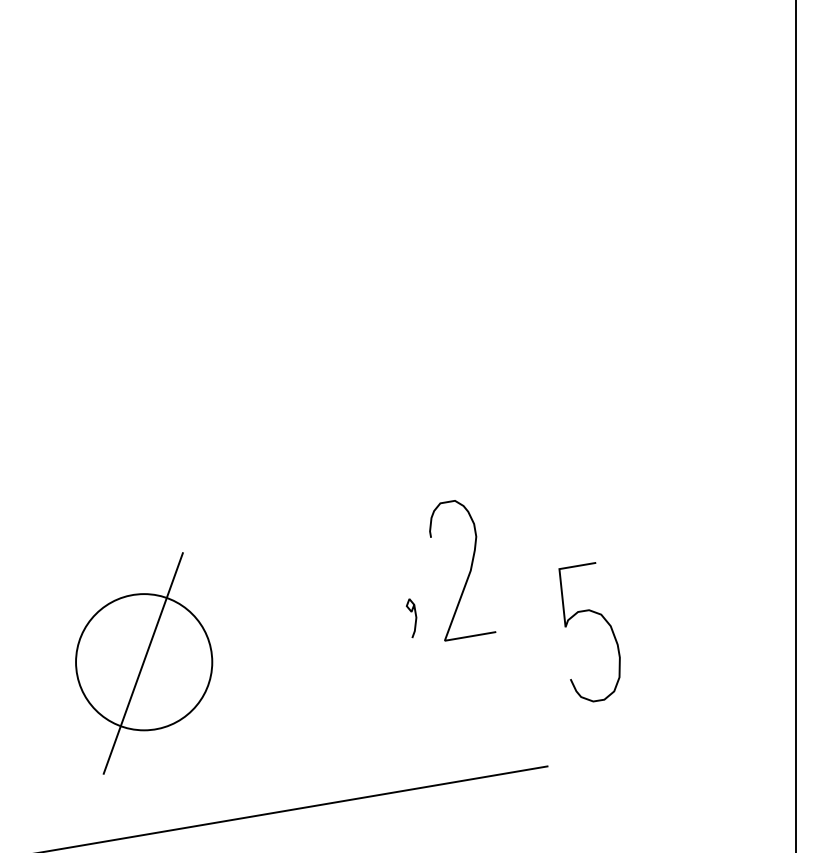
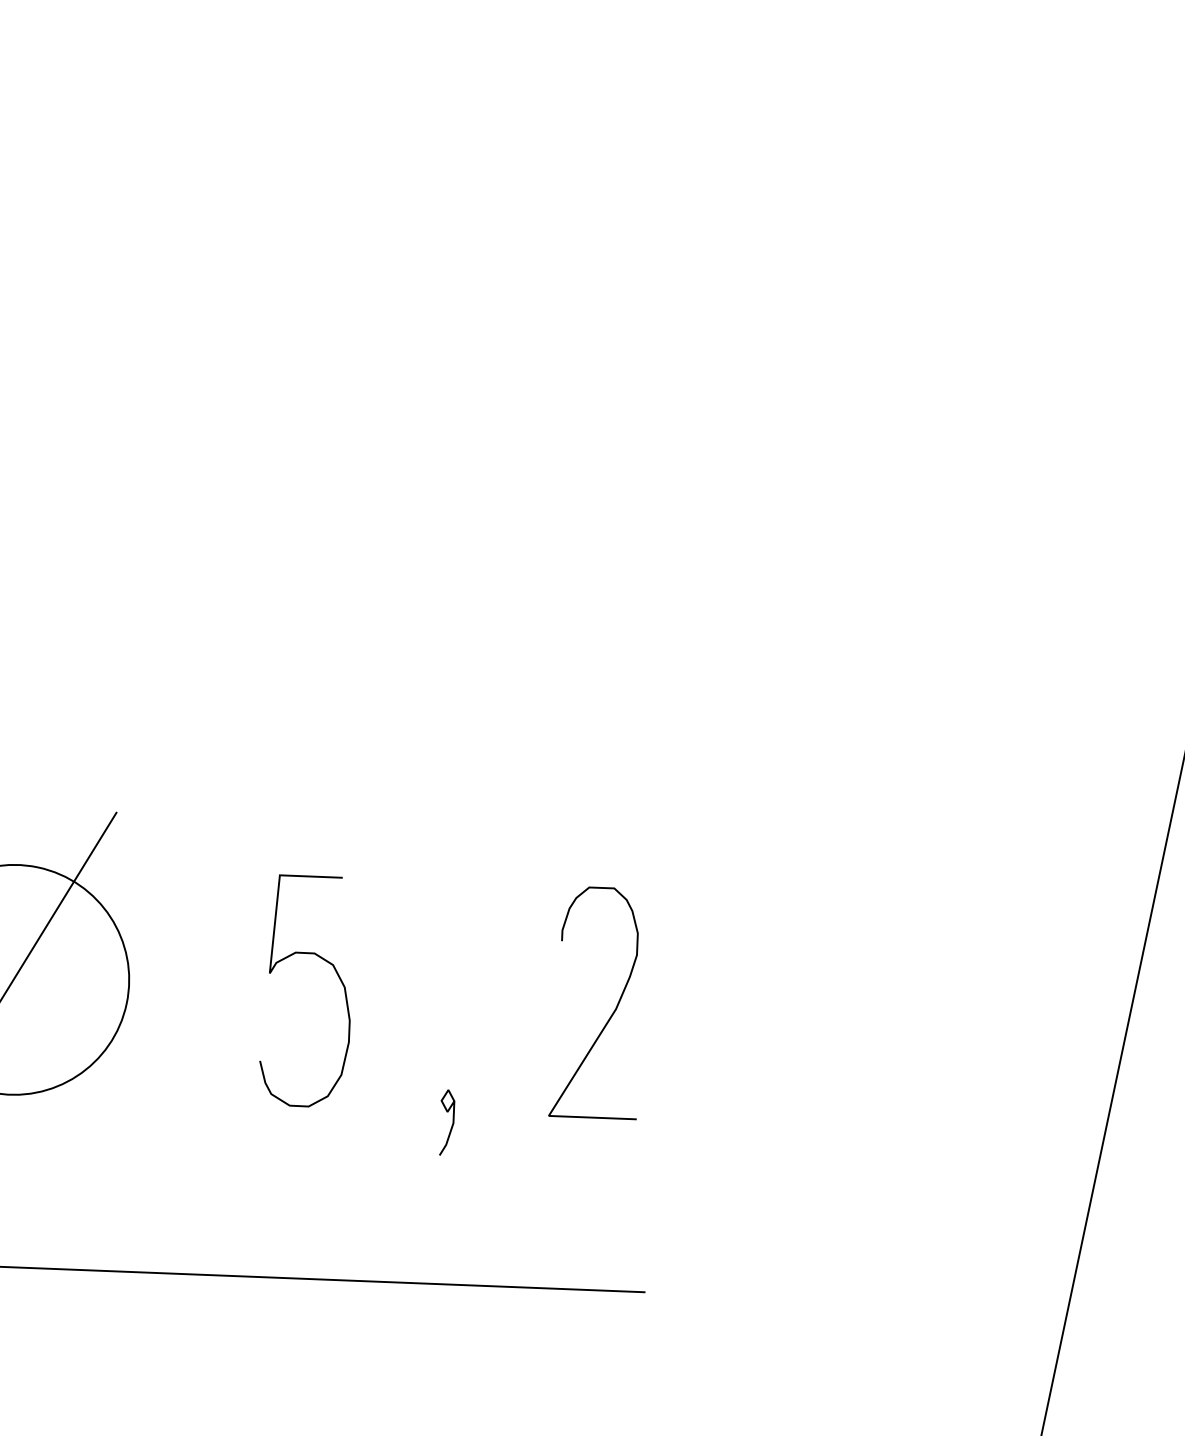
curve: (468, 573) -> (611, 1013), moved
curve: (415, 618) -> (451, 1124), moved
curve: (604, 620) -> (336, 975), moved

